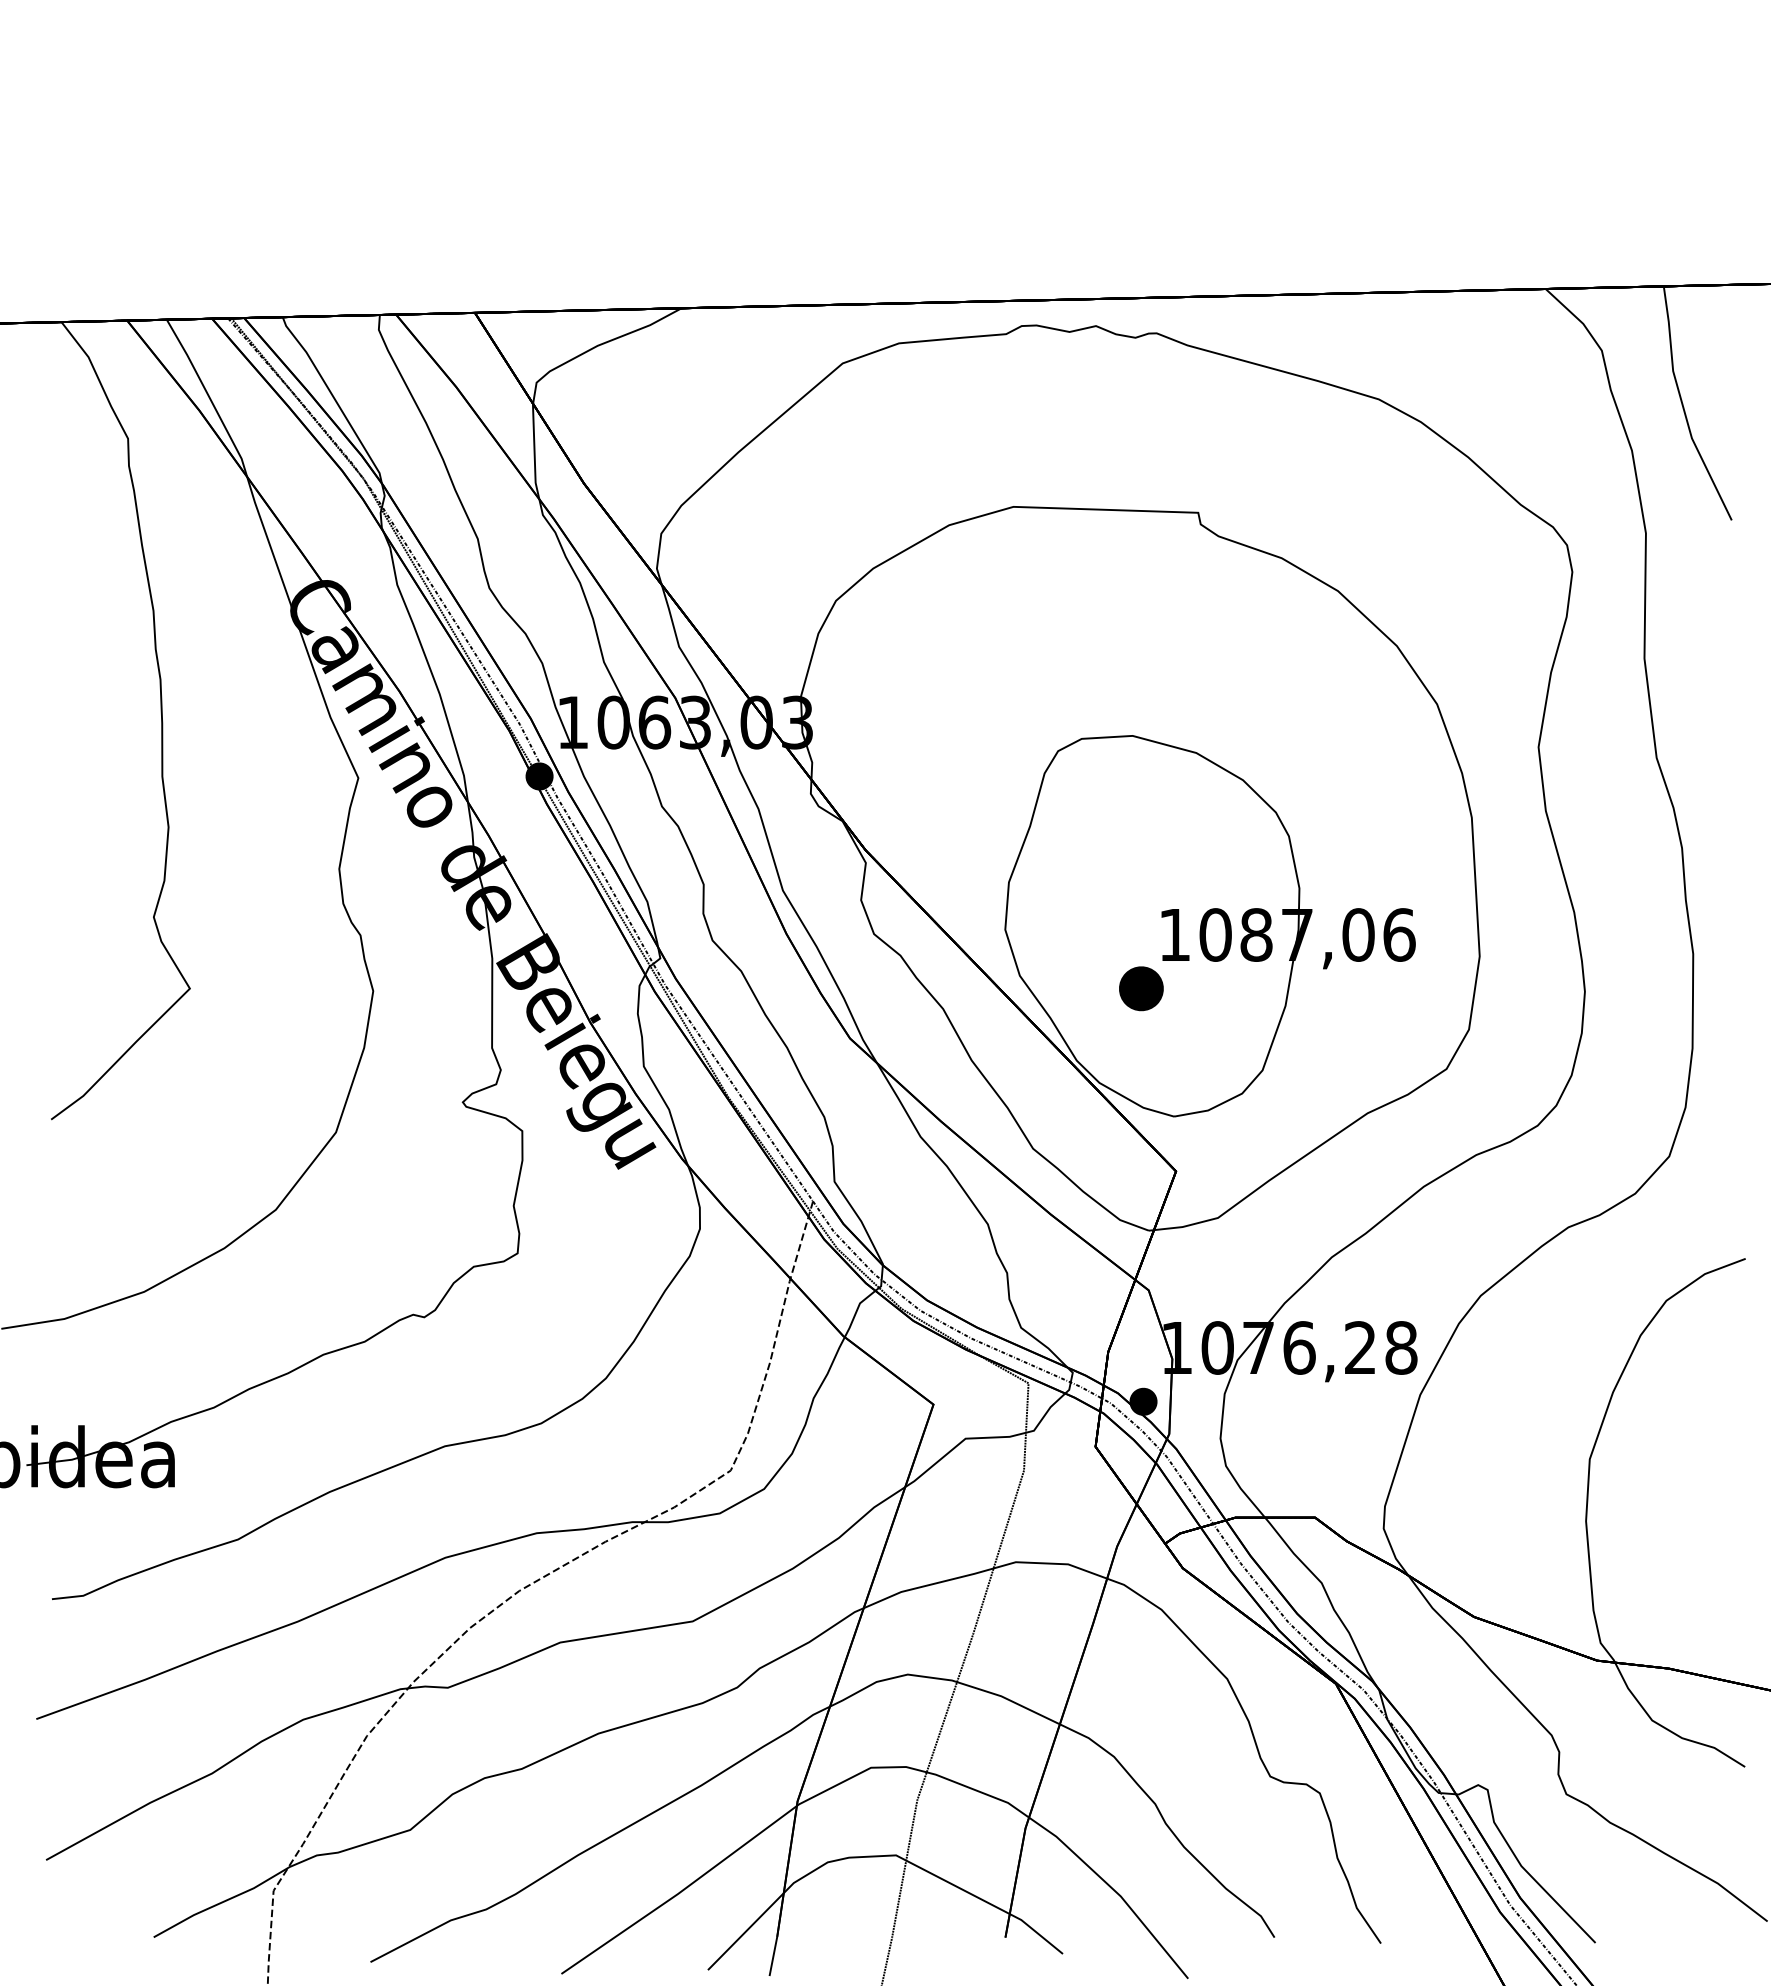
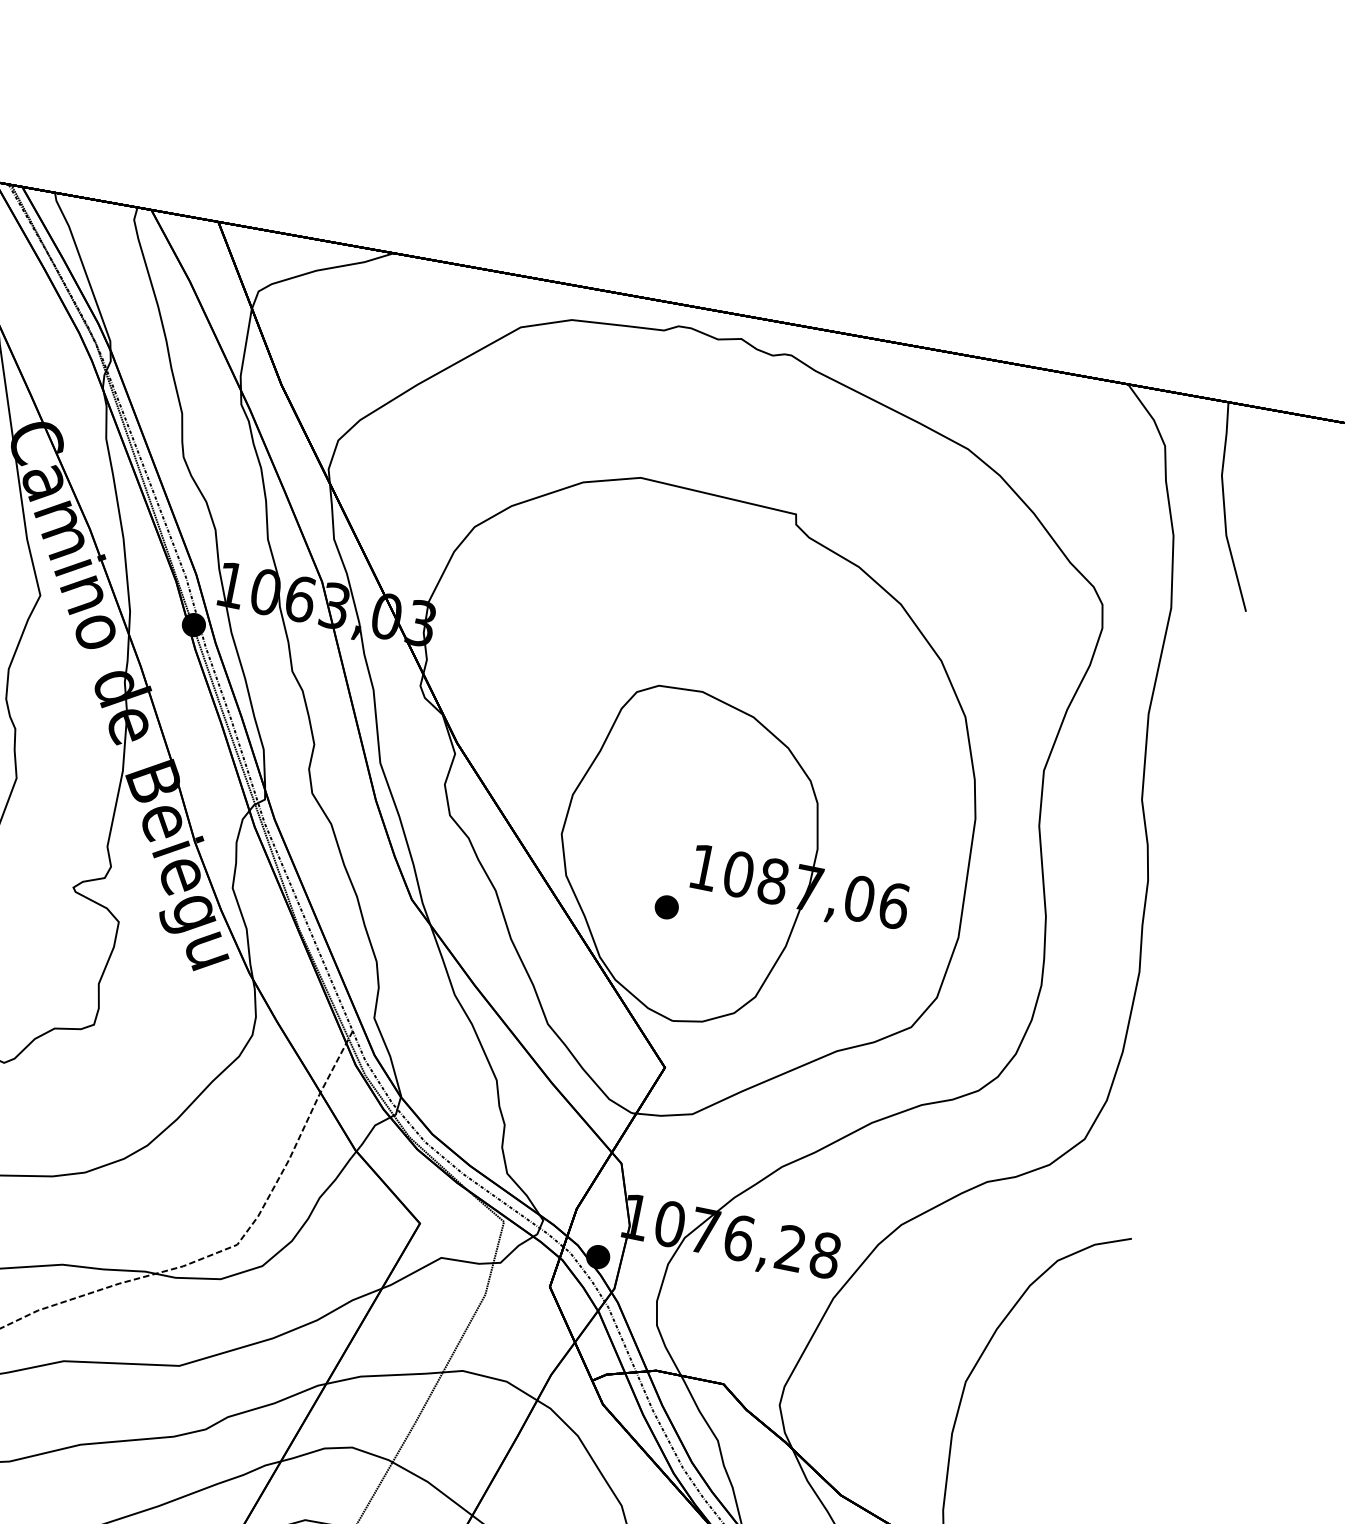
part: (1141, 988) -> (666, 907), size x0.62

